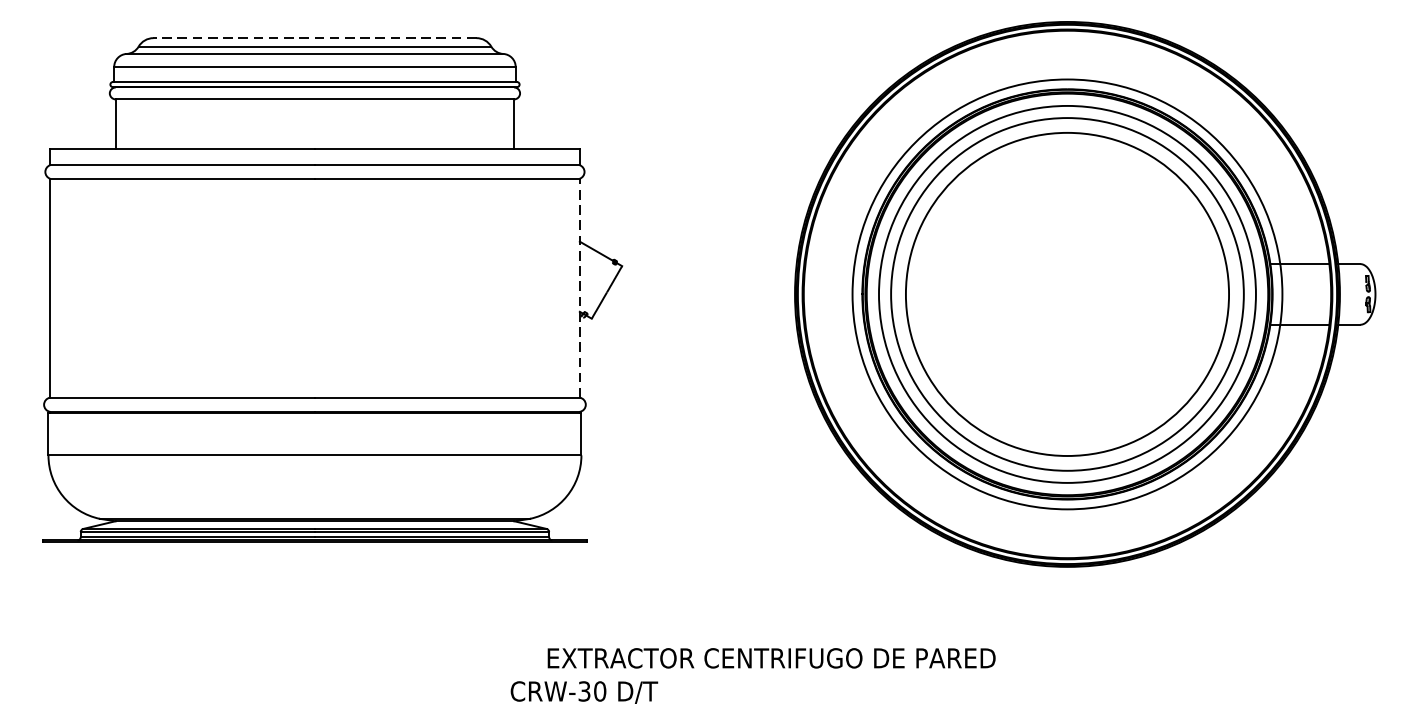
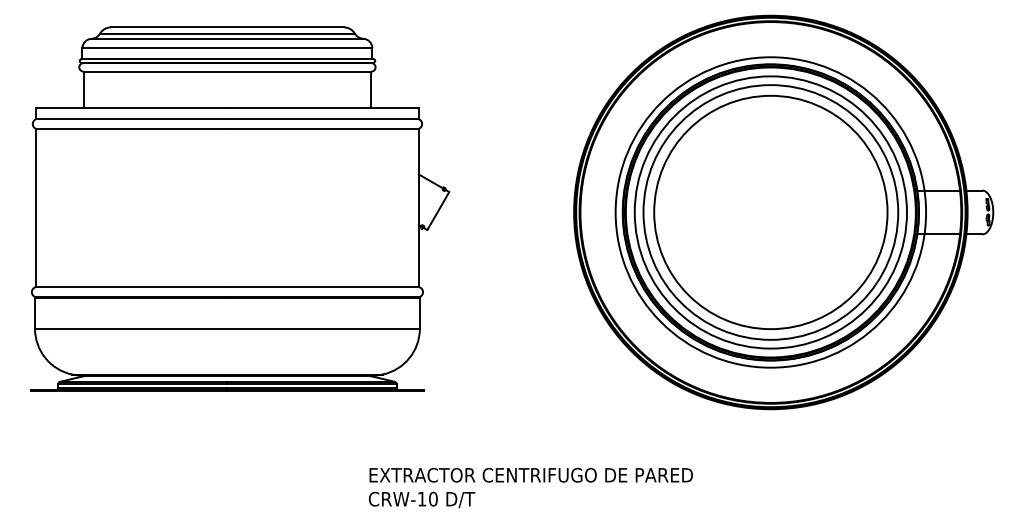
line: (315, 38) -> (227, 27), dashed -> solid
line: (579, 287) -> (418, 207), dashed -> solid
text: (770, 657) -> (530, 474), moved
text: (583, 690) -> (421, 498), CRW-30 -> CRW-10

